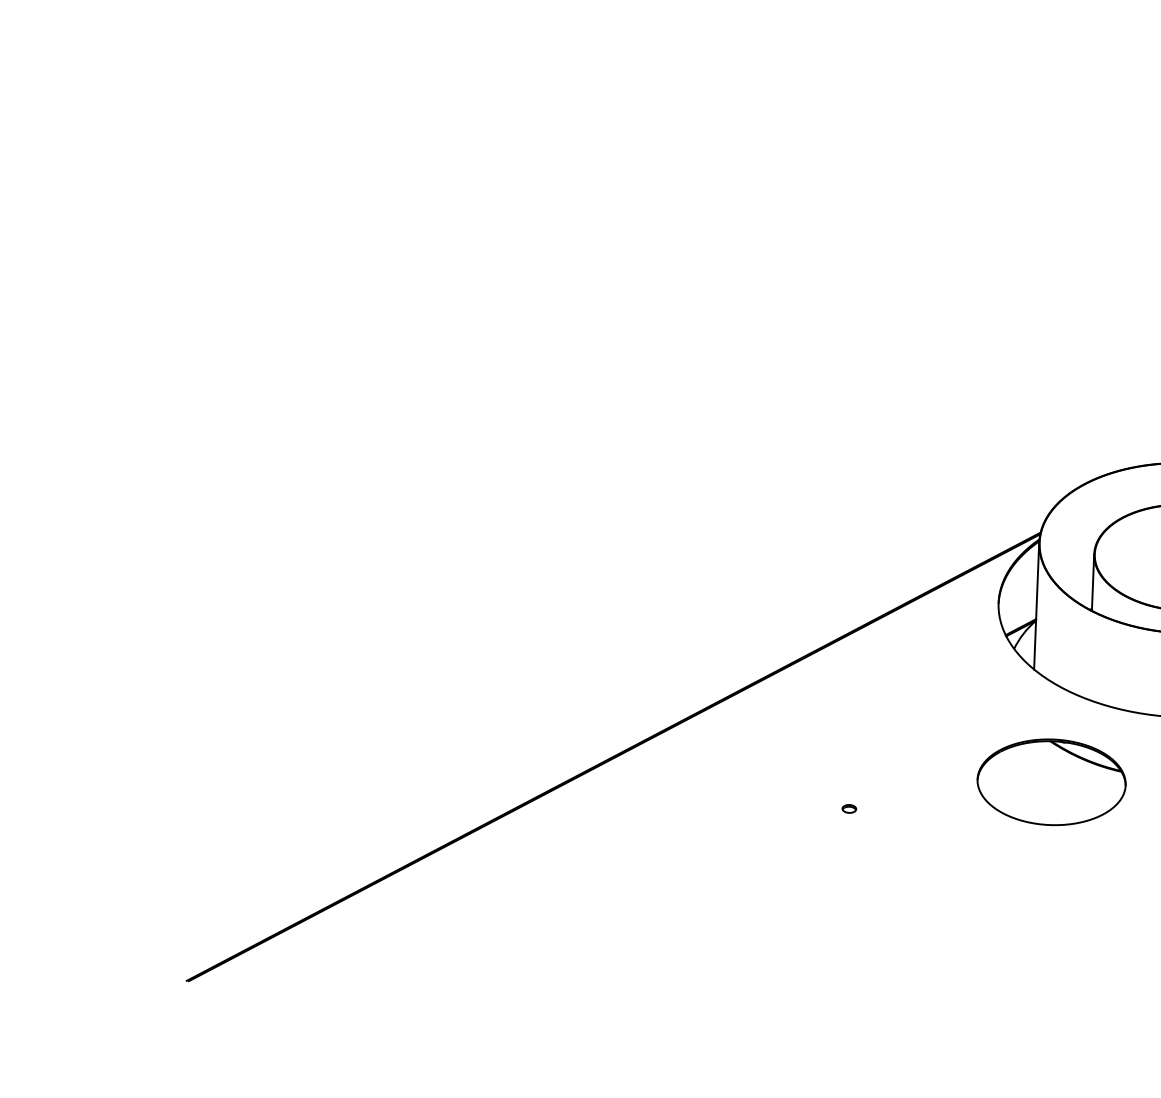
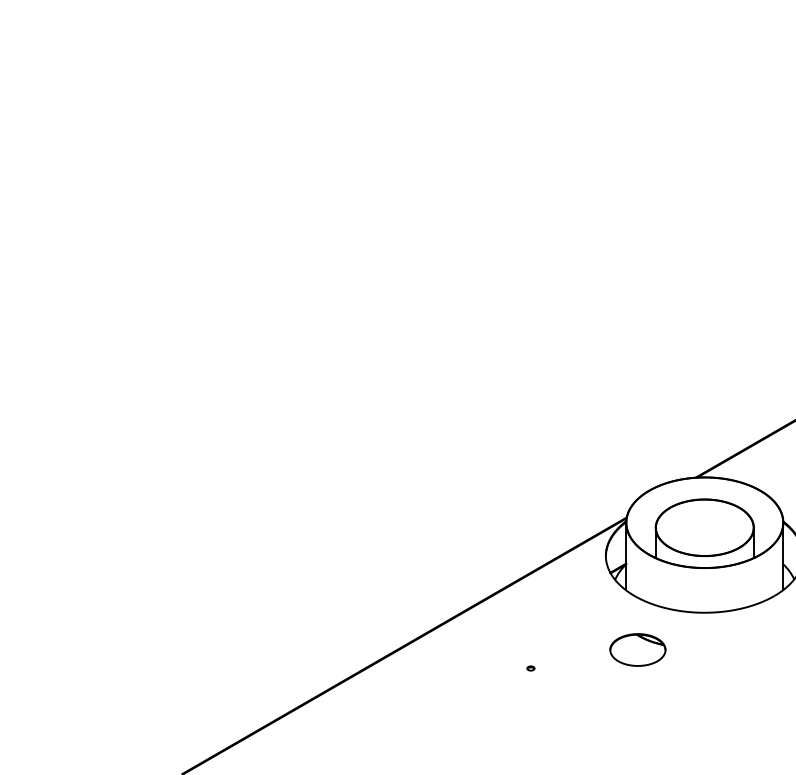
part: (1050, 781) -> (637, 649), size x0.7

